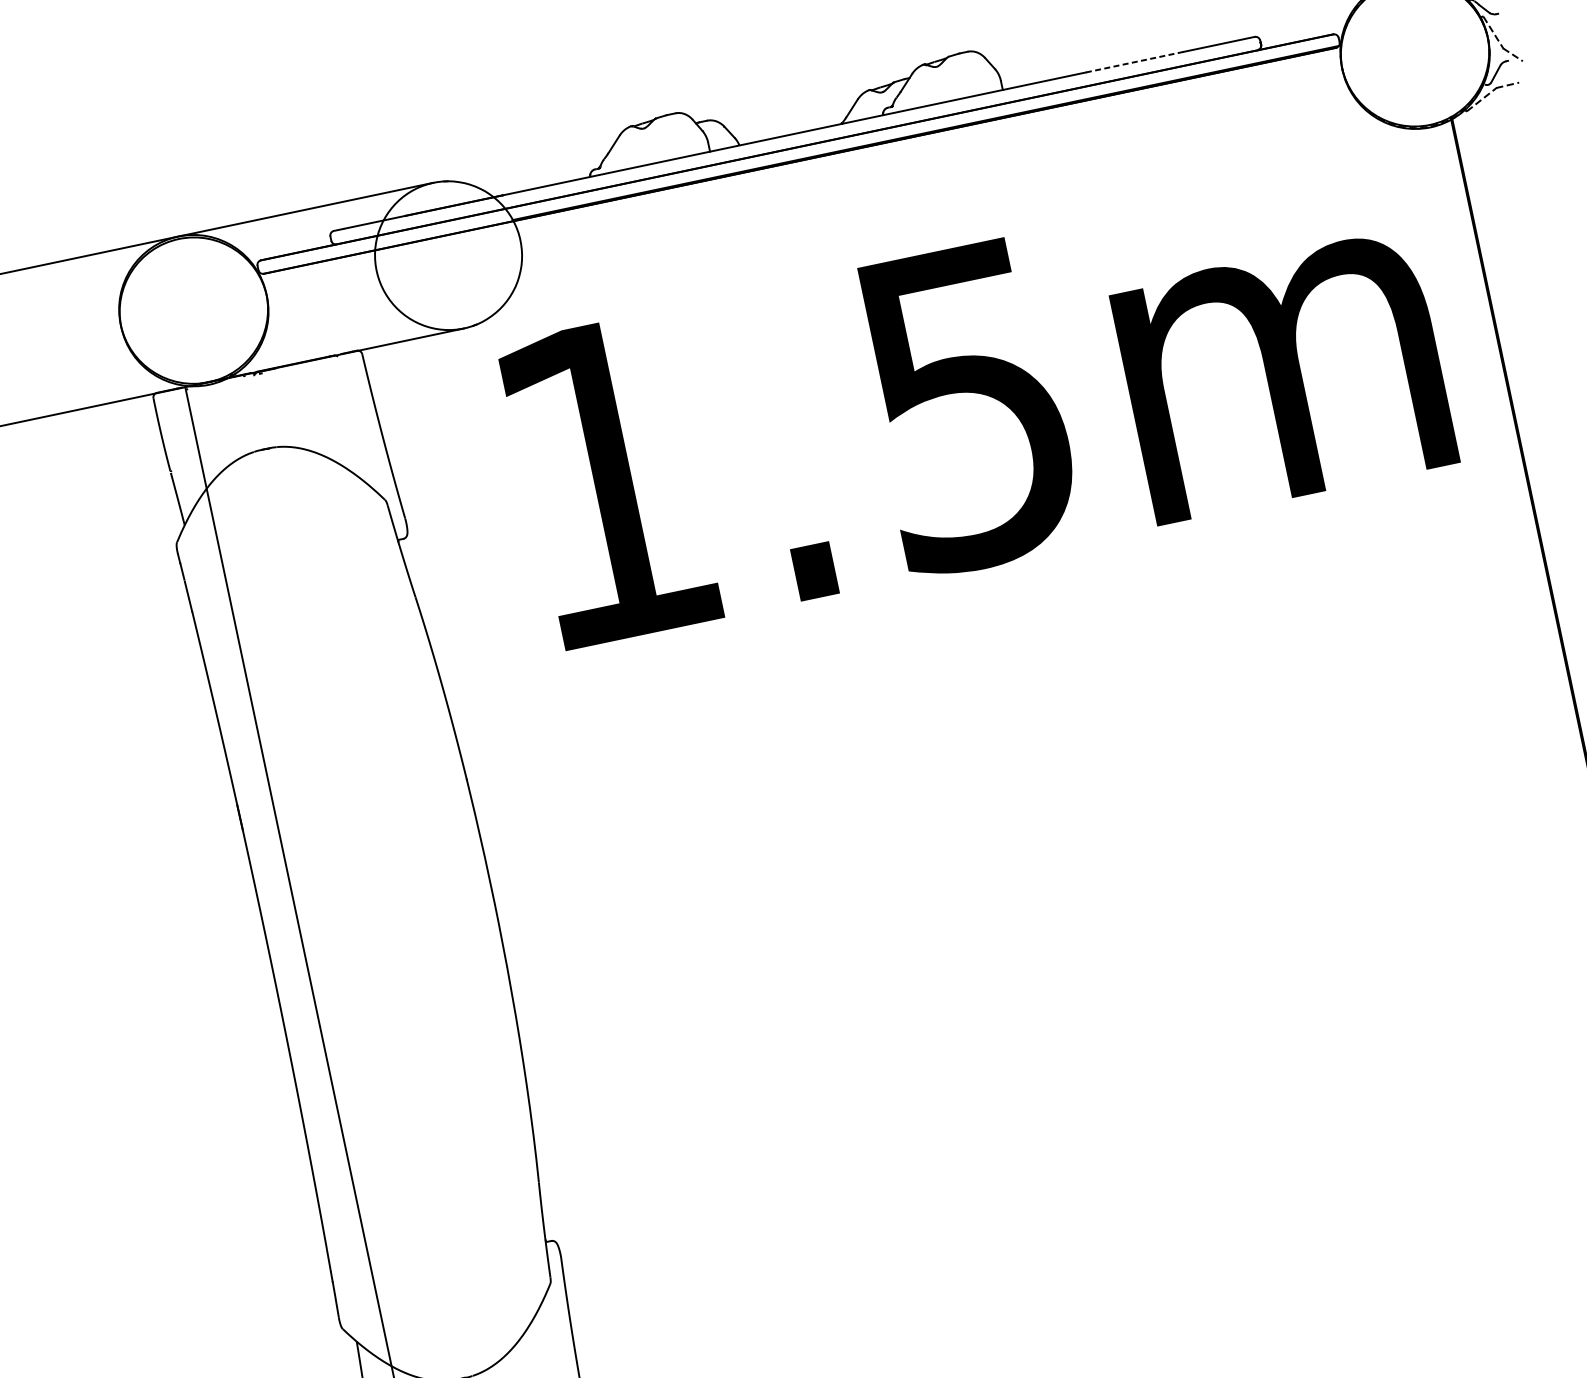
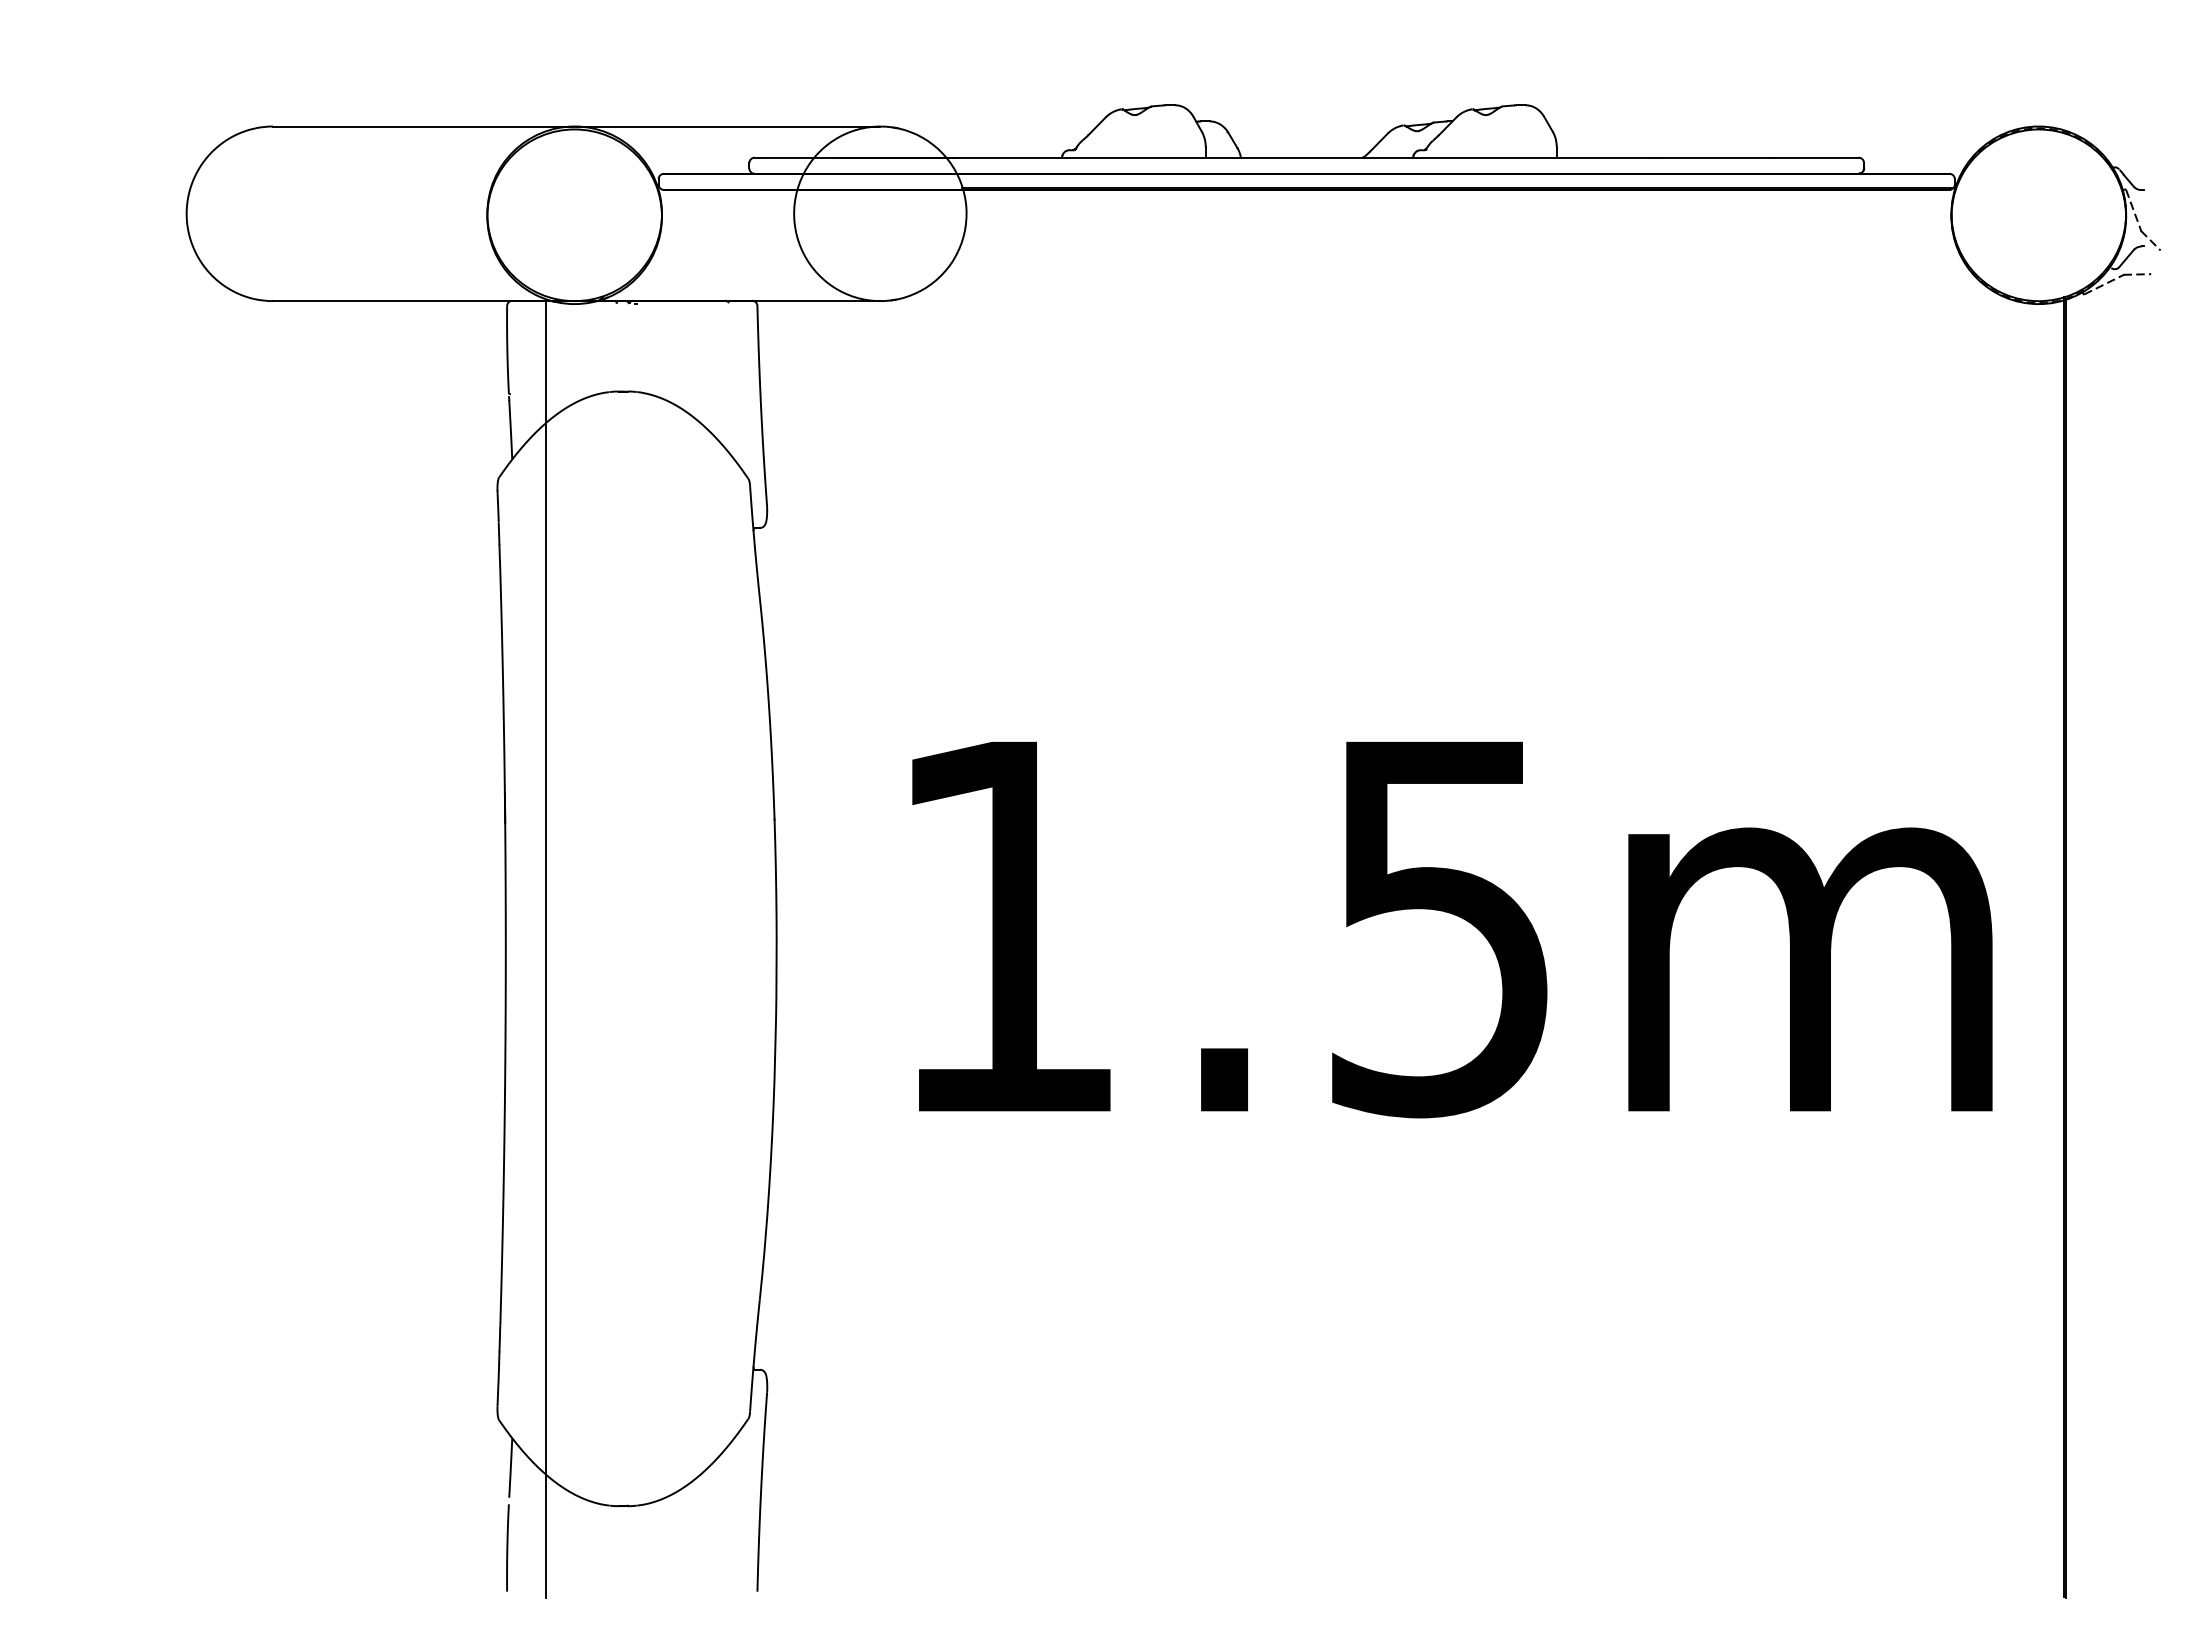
line: (1135, 61) -> (1715, 157), dashed -> solid
text: (978, 406) -> (1452, 930), moved

